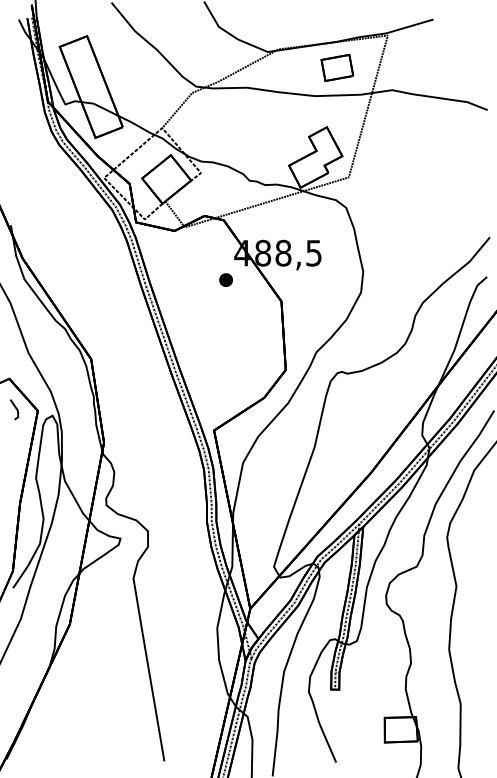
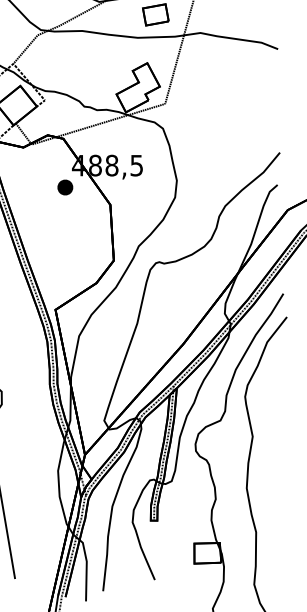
part: (225, 279) -> (64, 187), size x1.4

